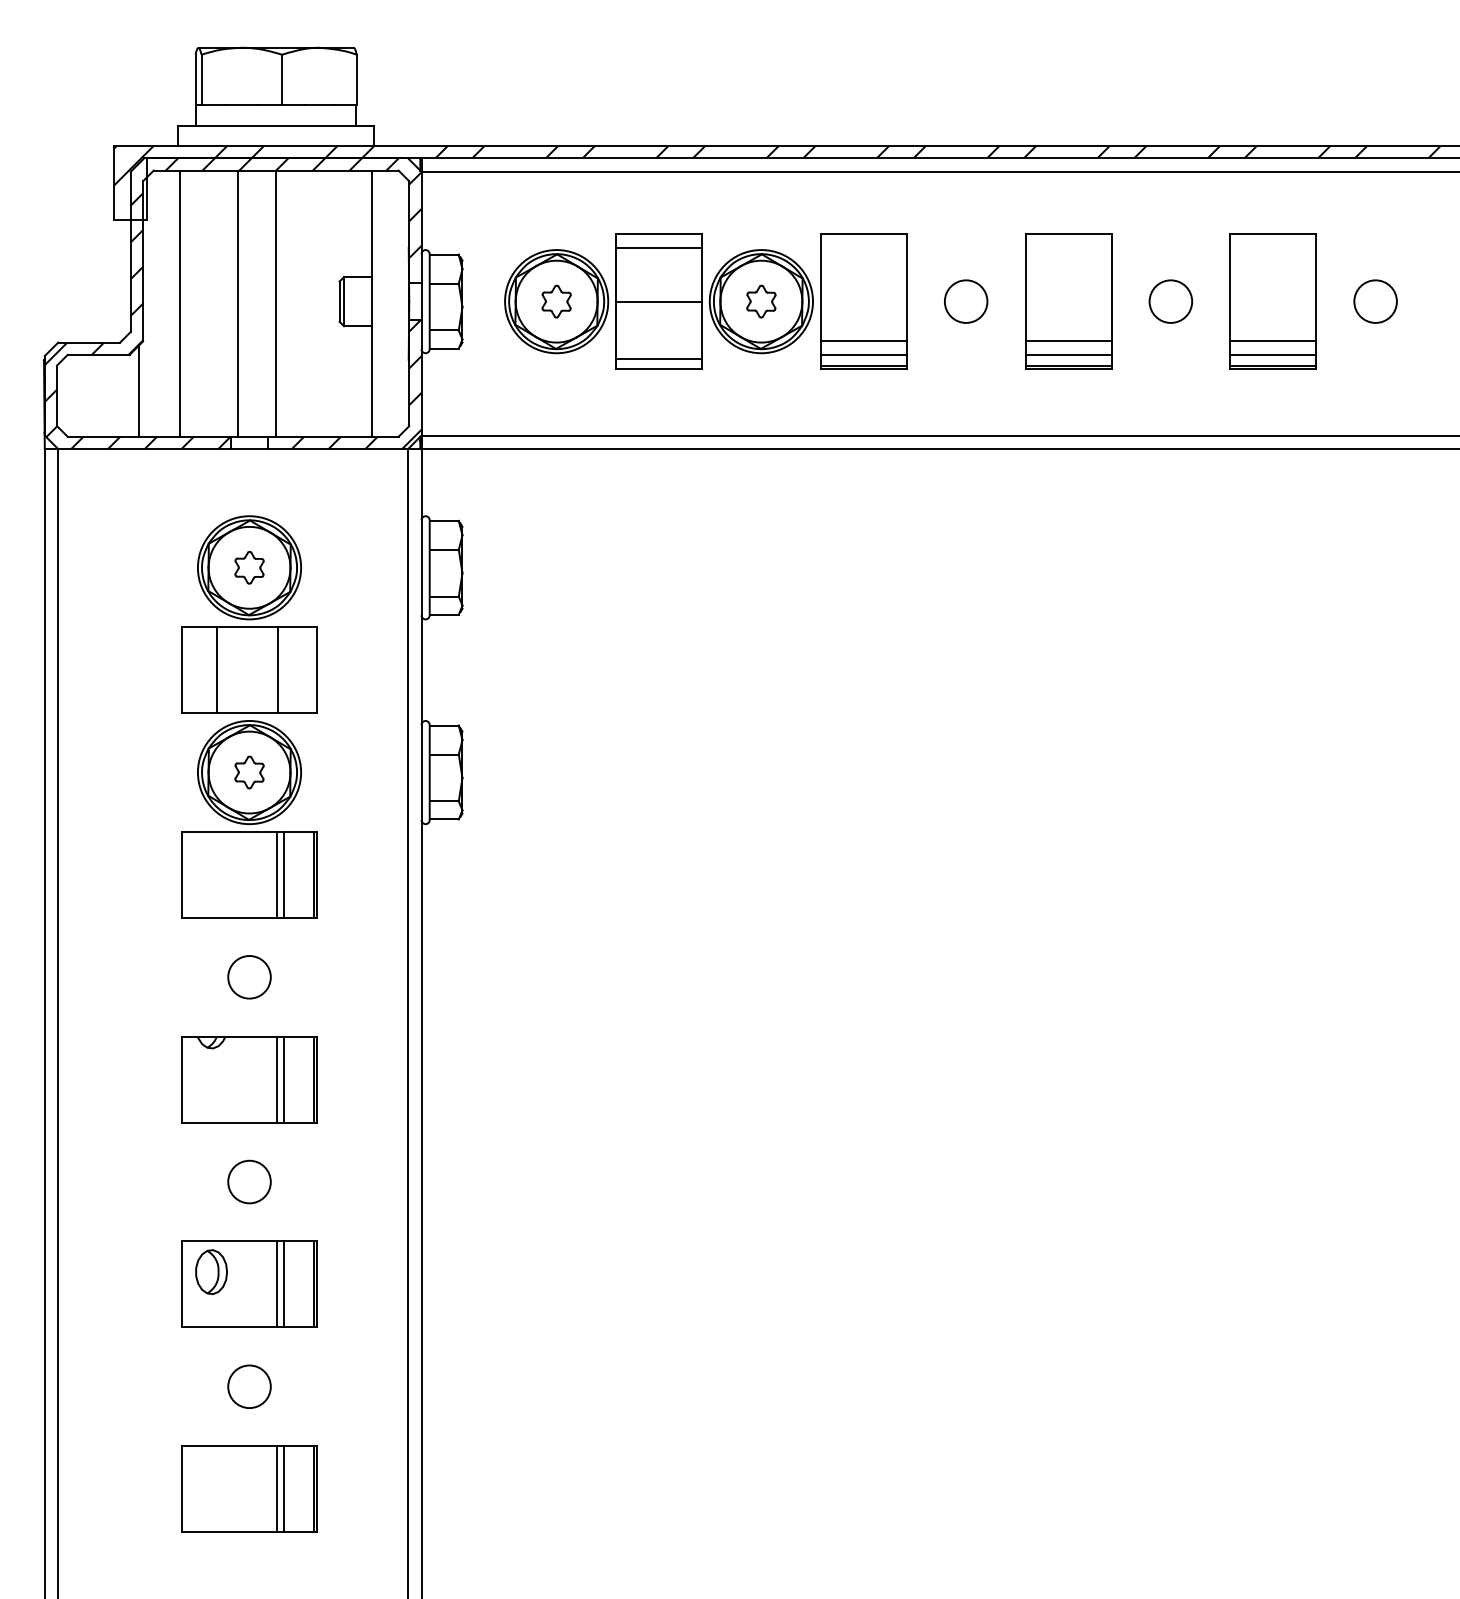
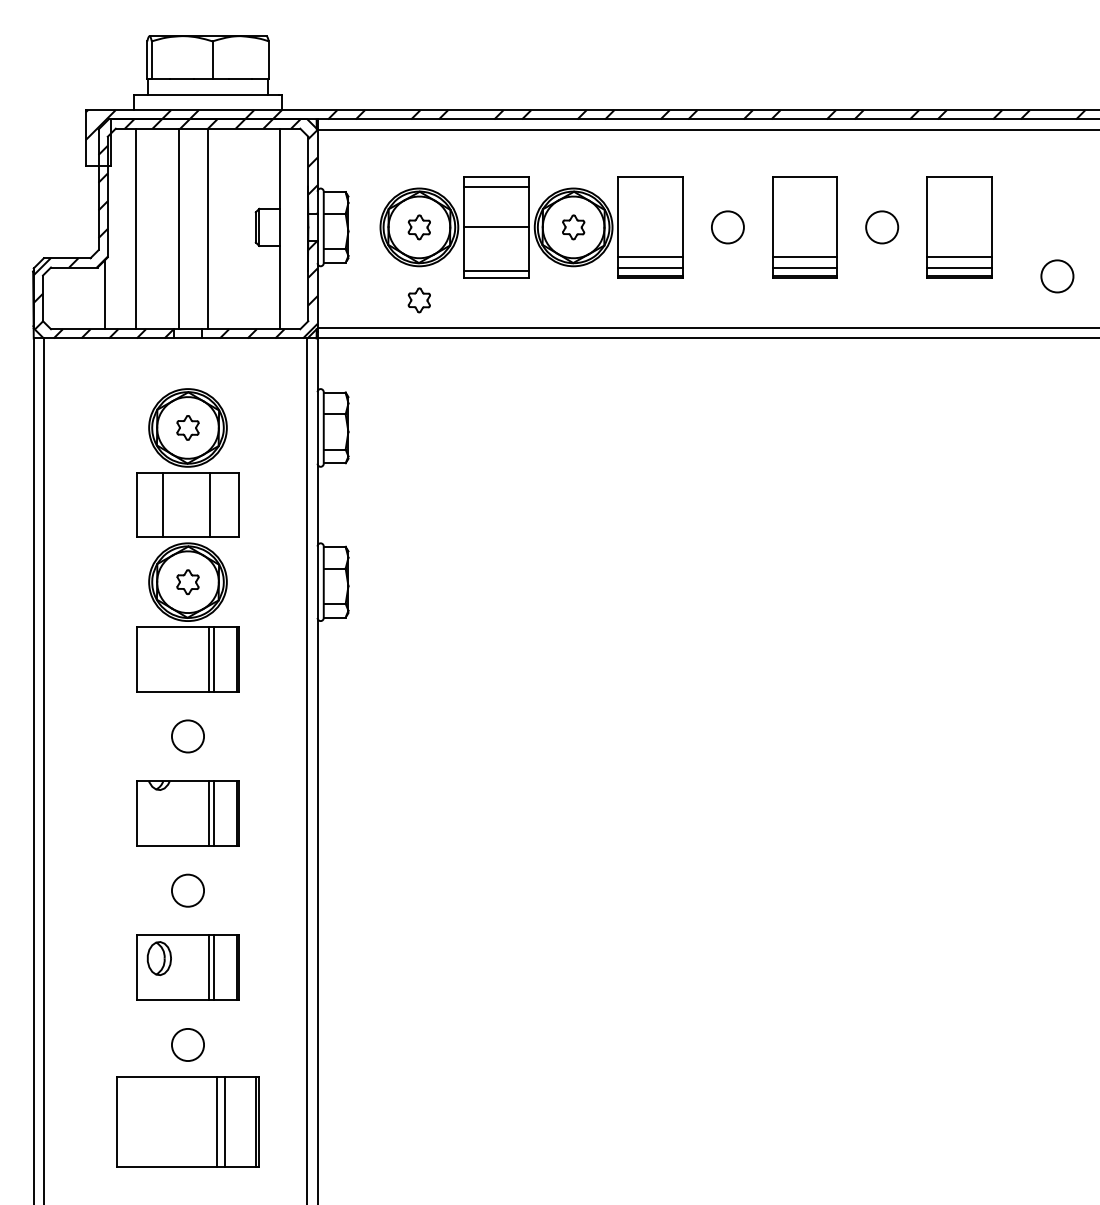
circle: (1375, 301) -> (1057, 276), moved
part: (555, 398) -> (418, 300), added
part: (248, 1489) -> (187, 1122), size x1.4

